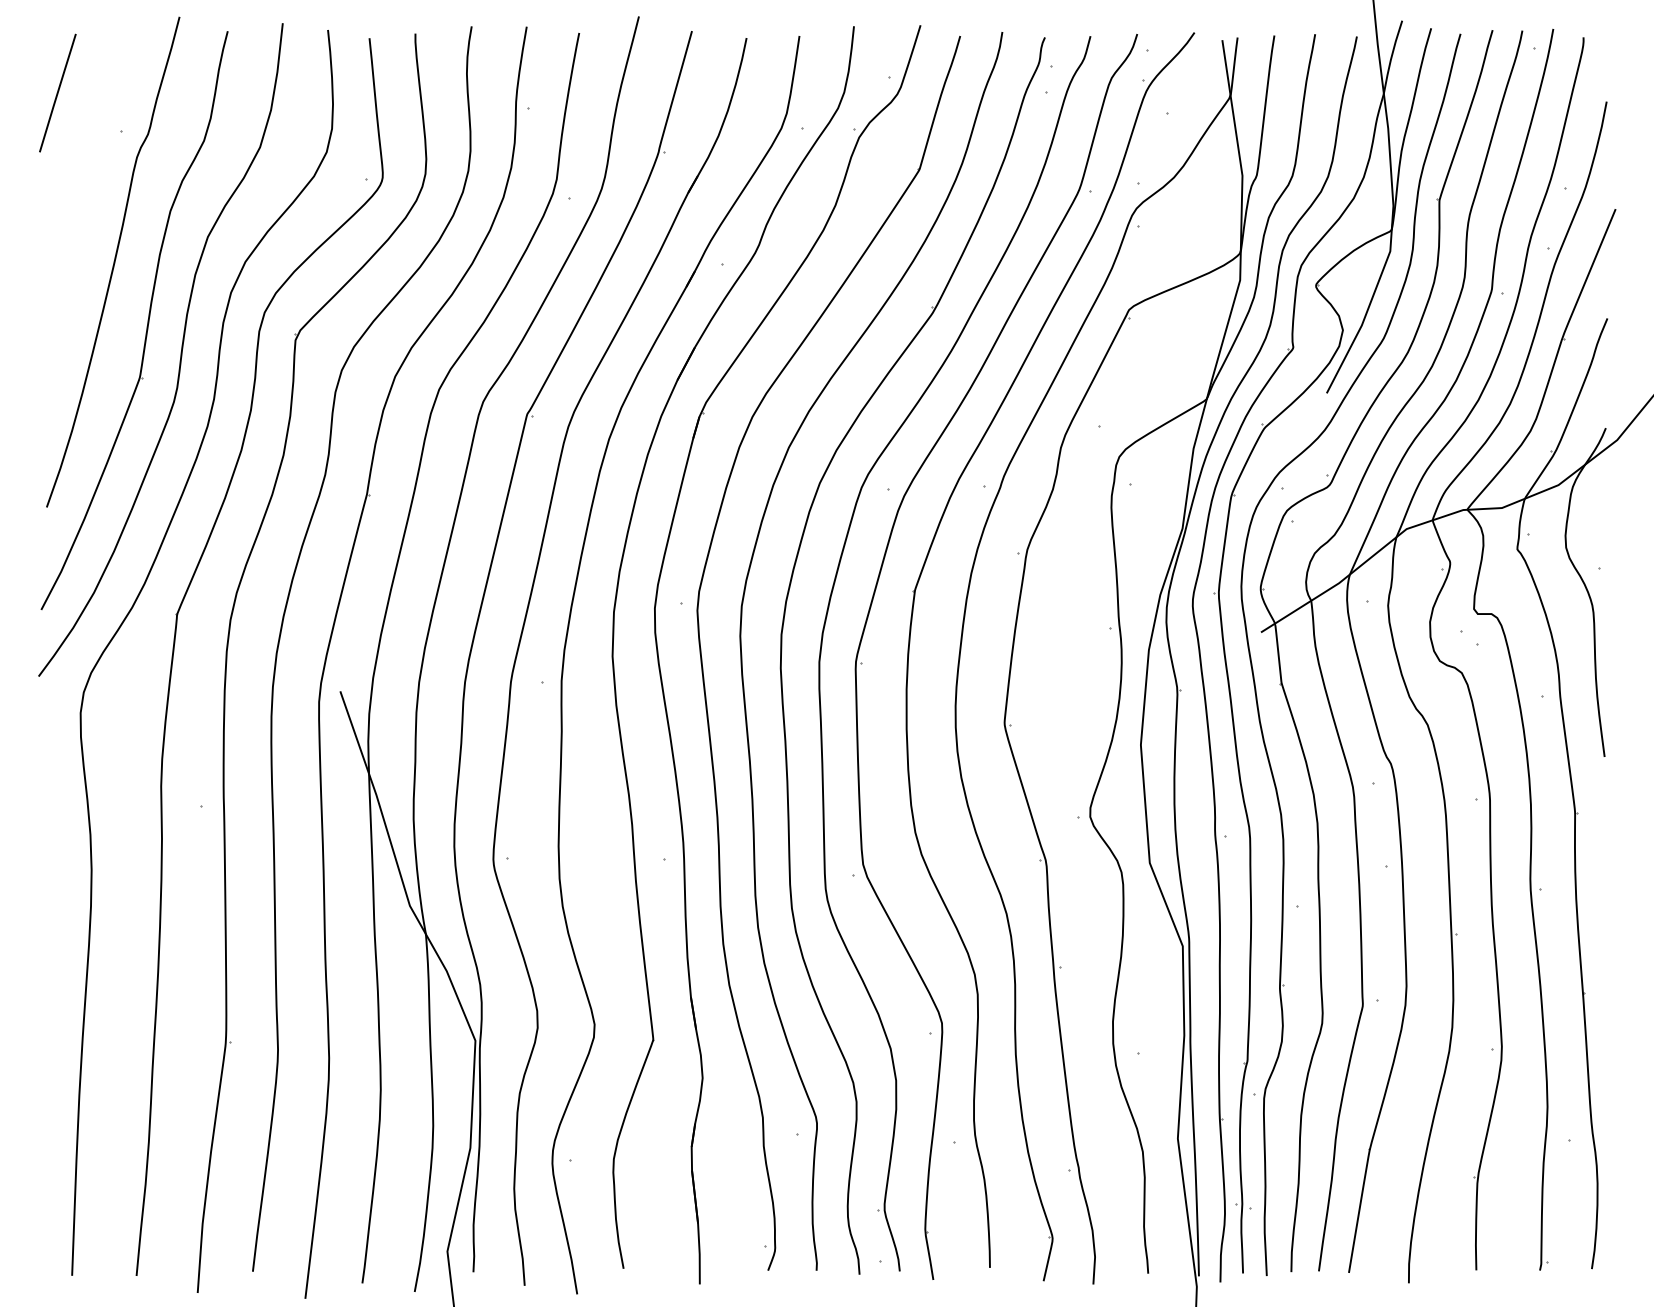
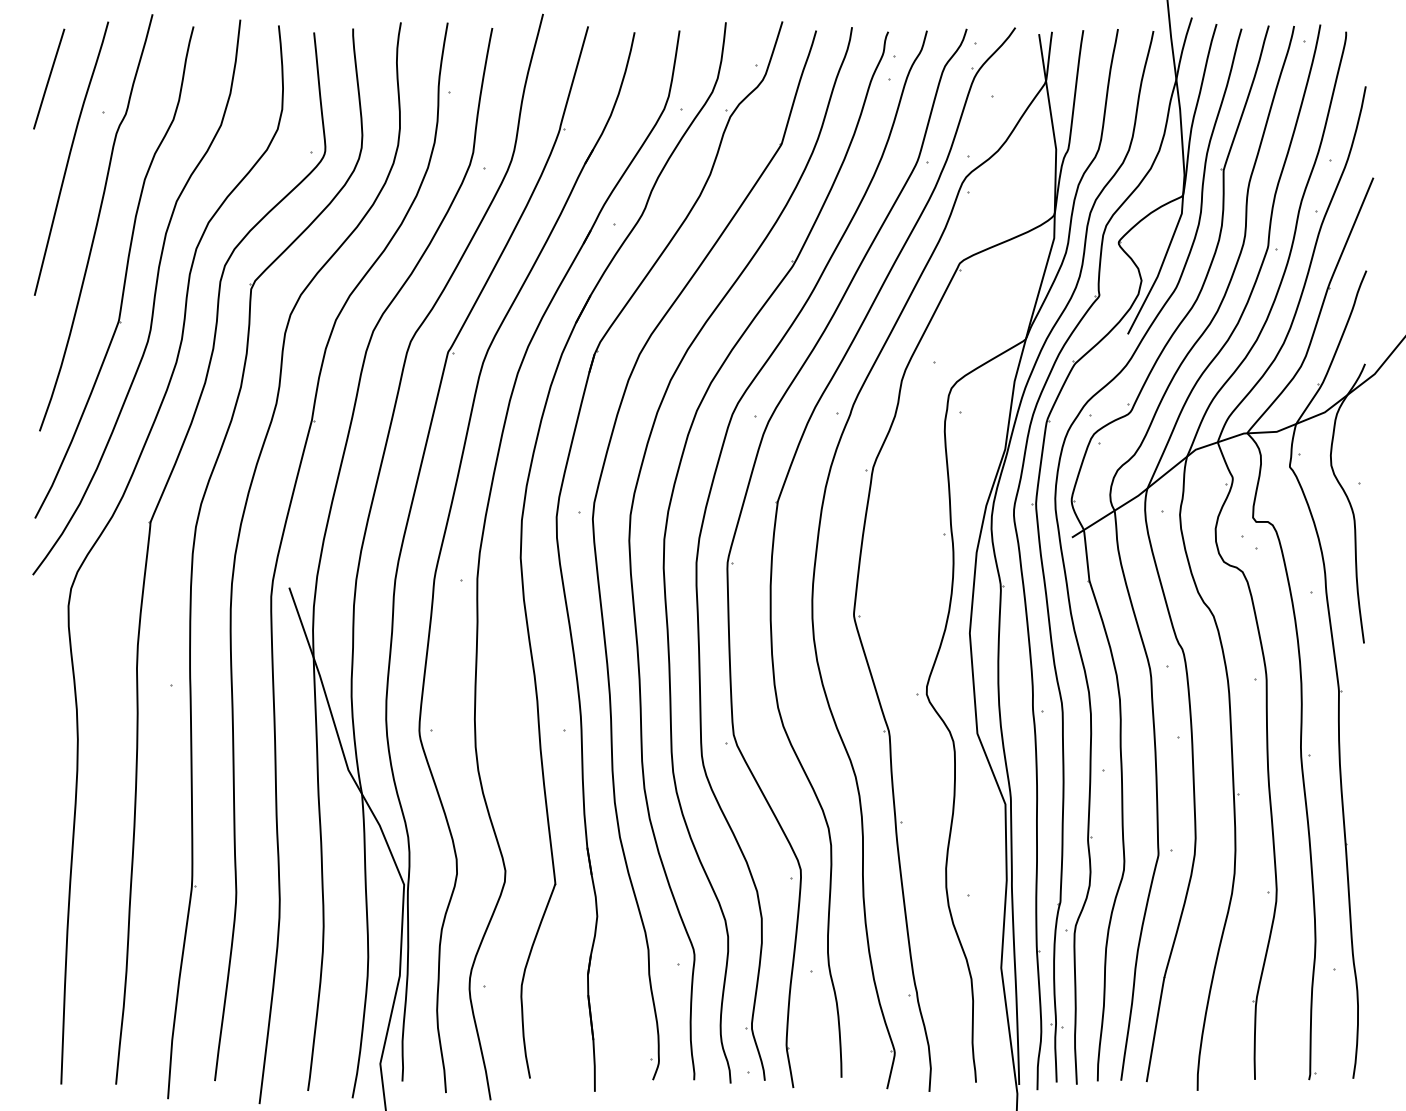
curve: (82, 185) -> (70, 157), added

